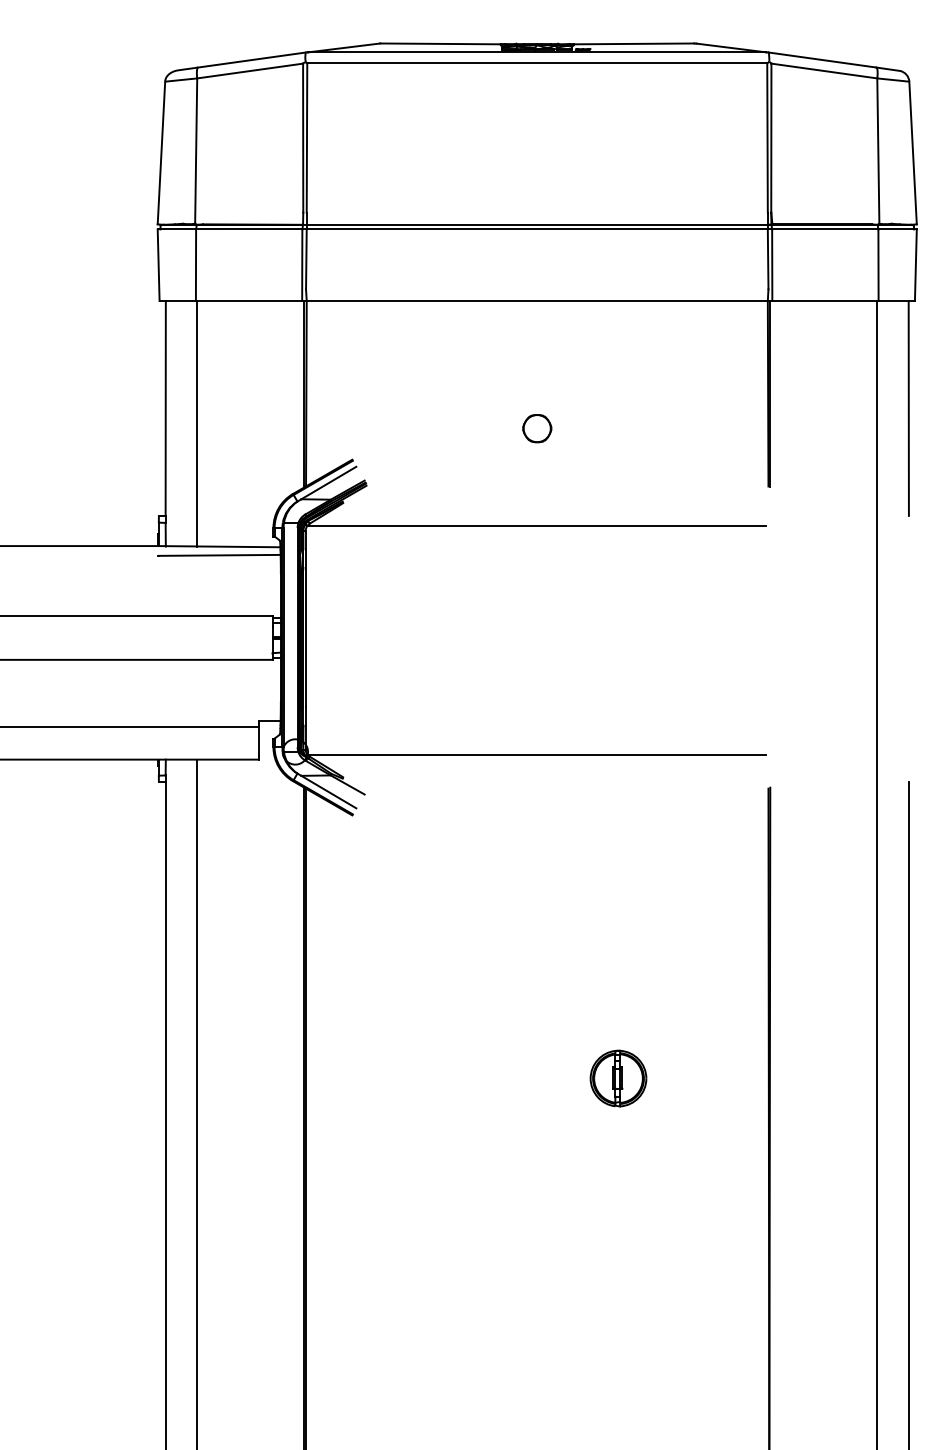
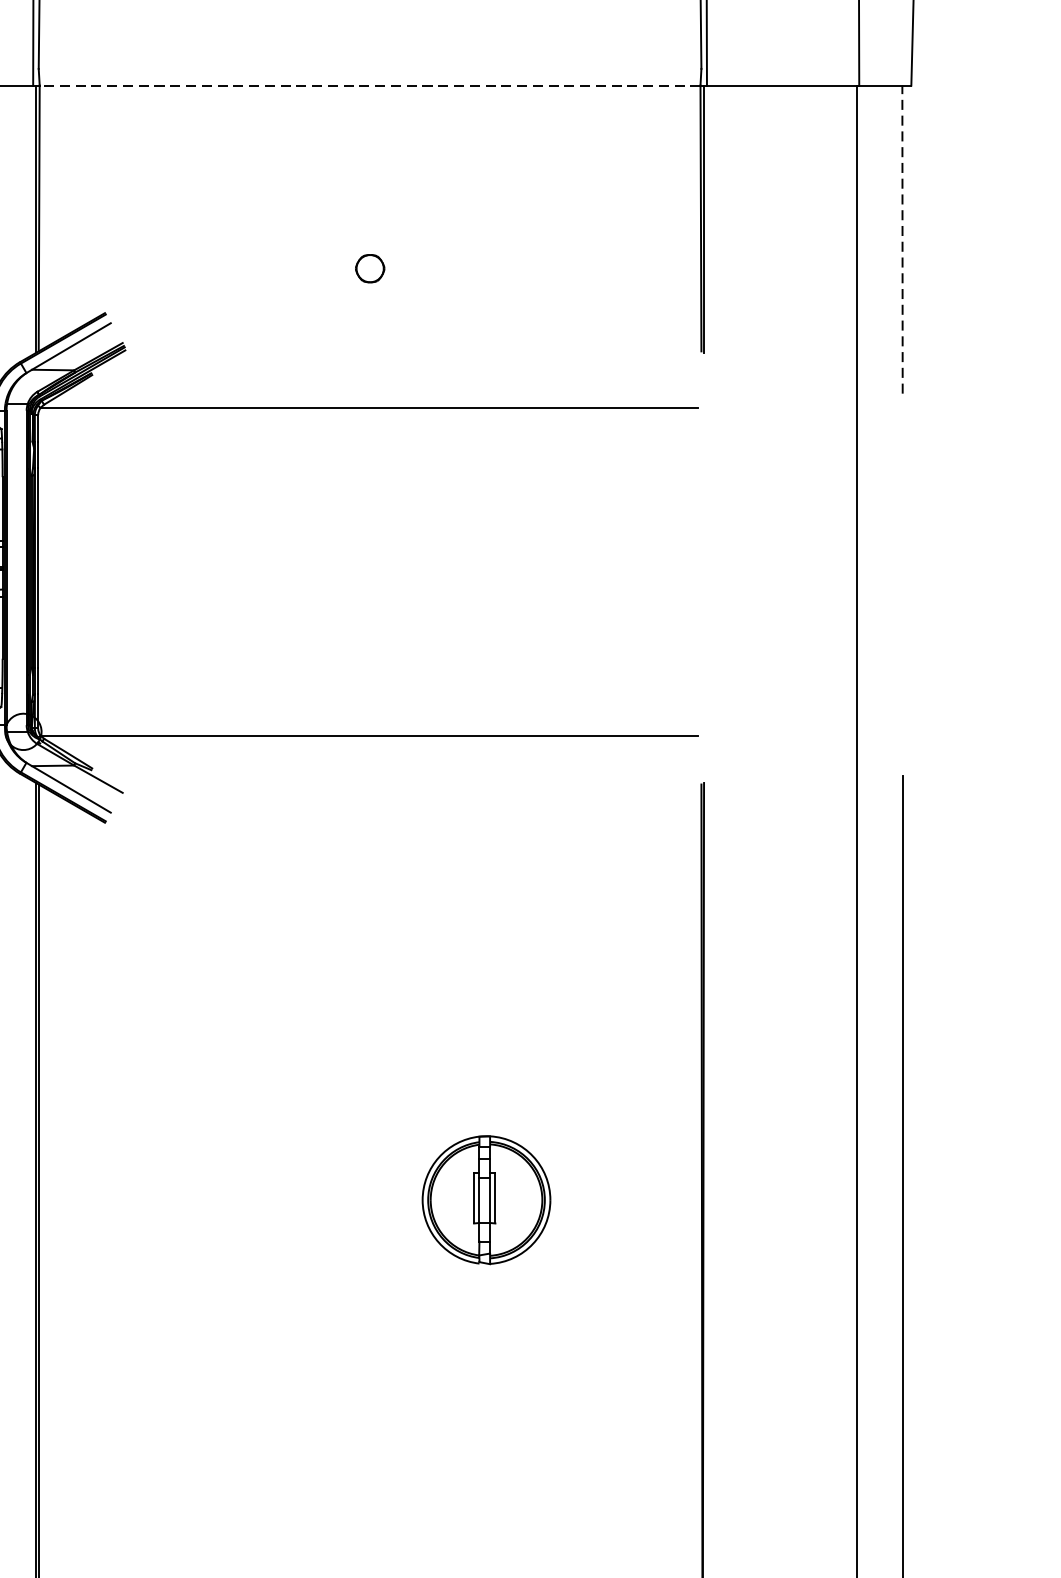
line: (537, 300) -> (370, 84), solid -> dashed
line: (908, 407) -> (902, 238), solid -> dashed
part: (537, 428) -> (370, 268), size x0.7
part: (618, 1078) -> (486, 1199), size x1.6

